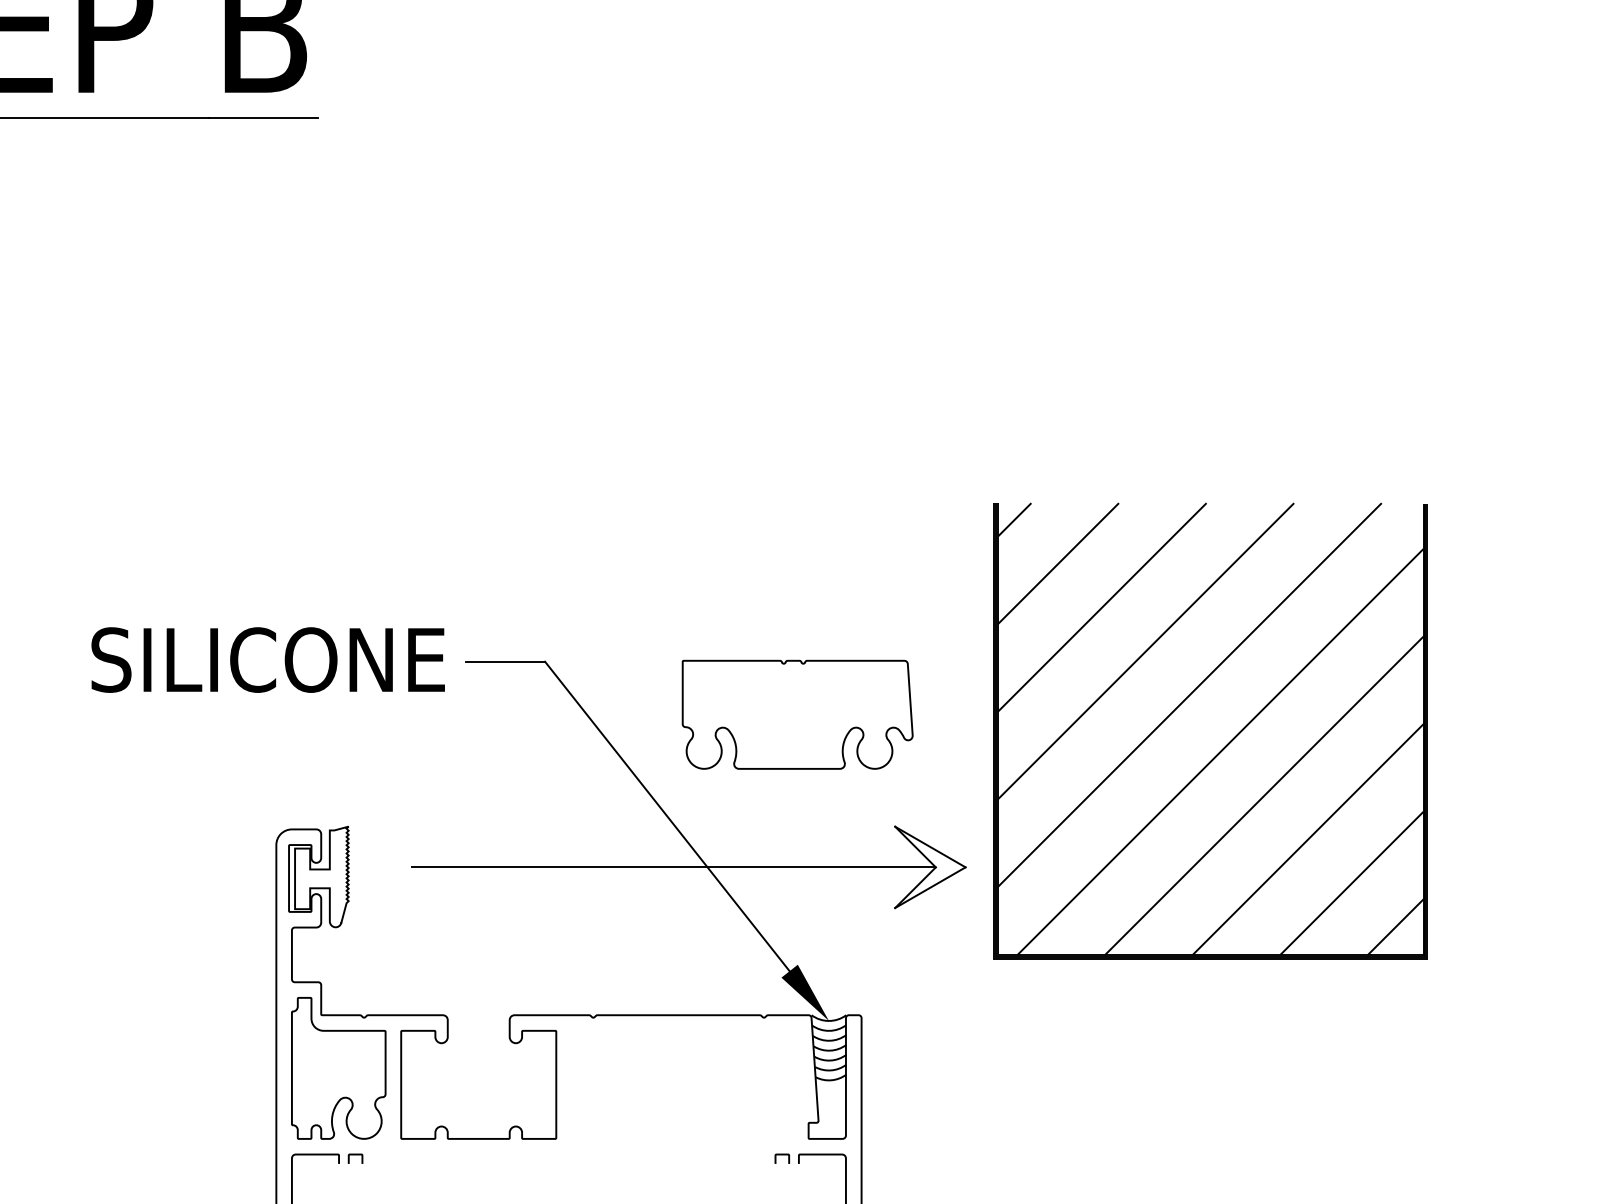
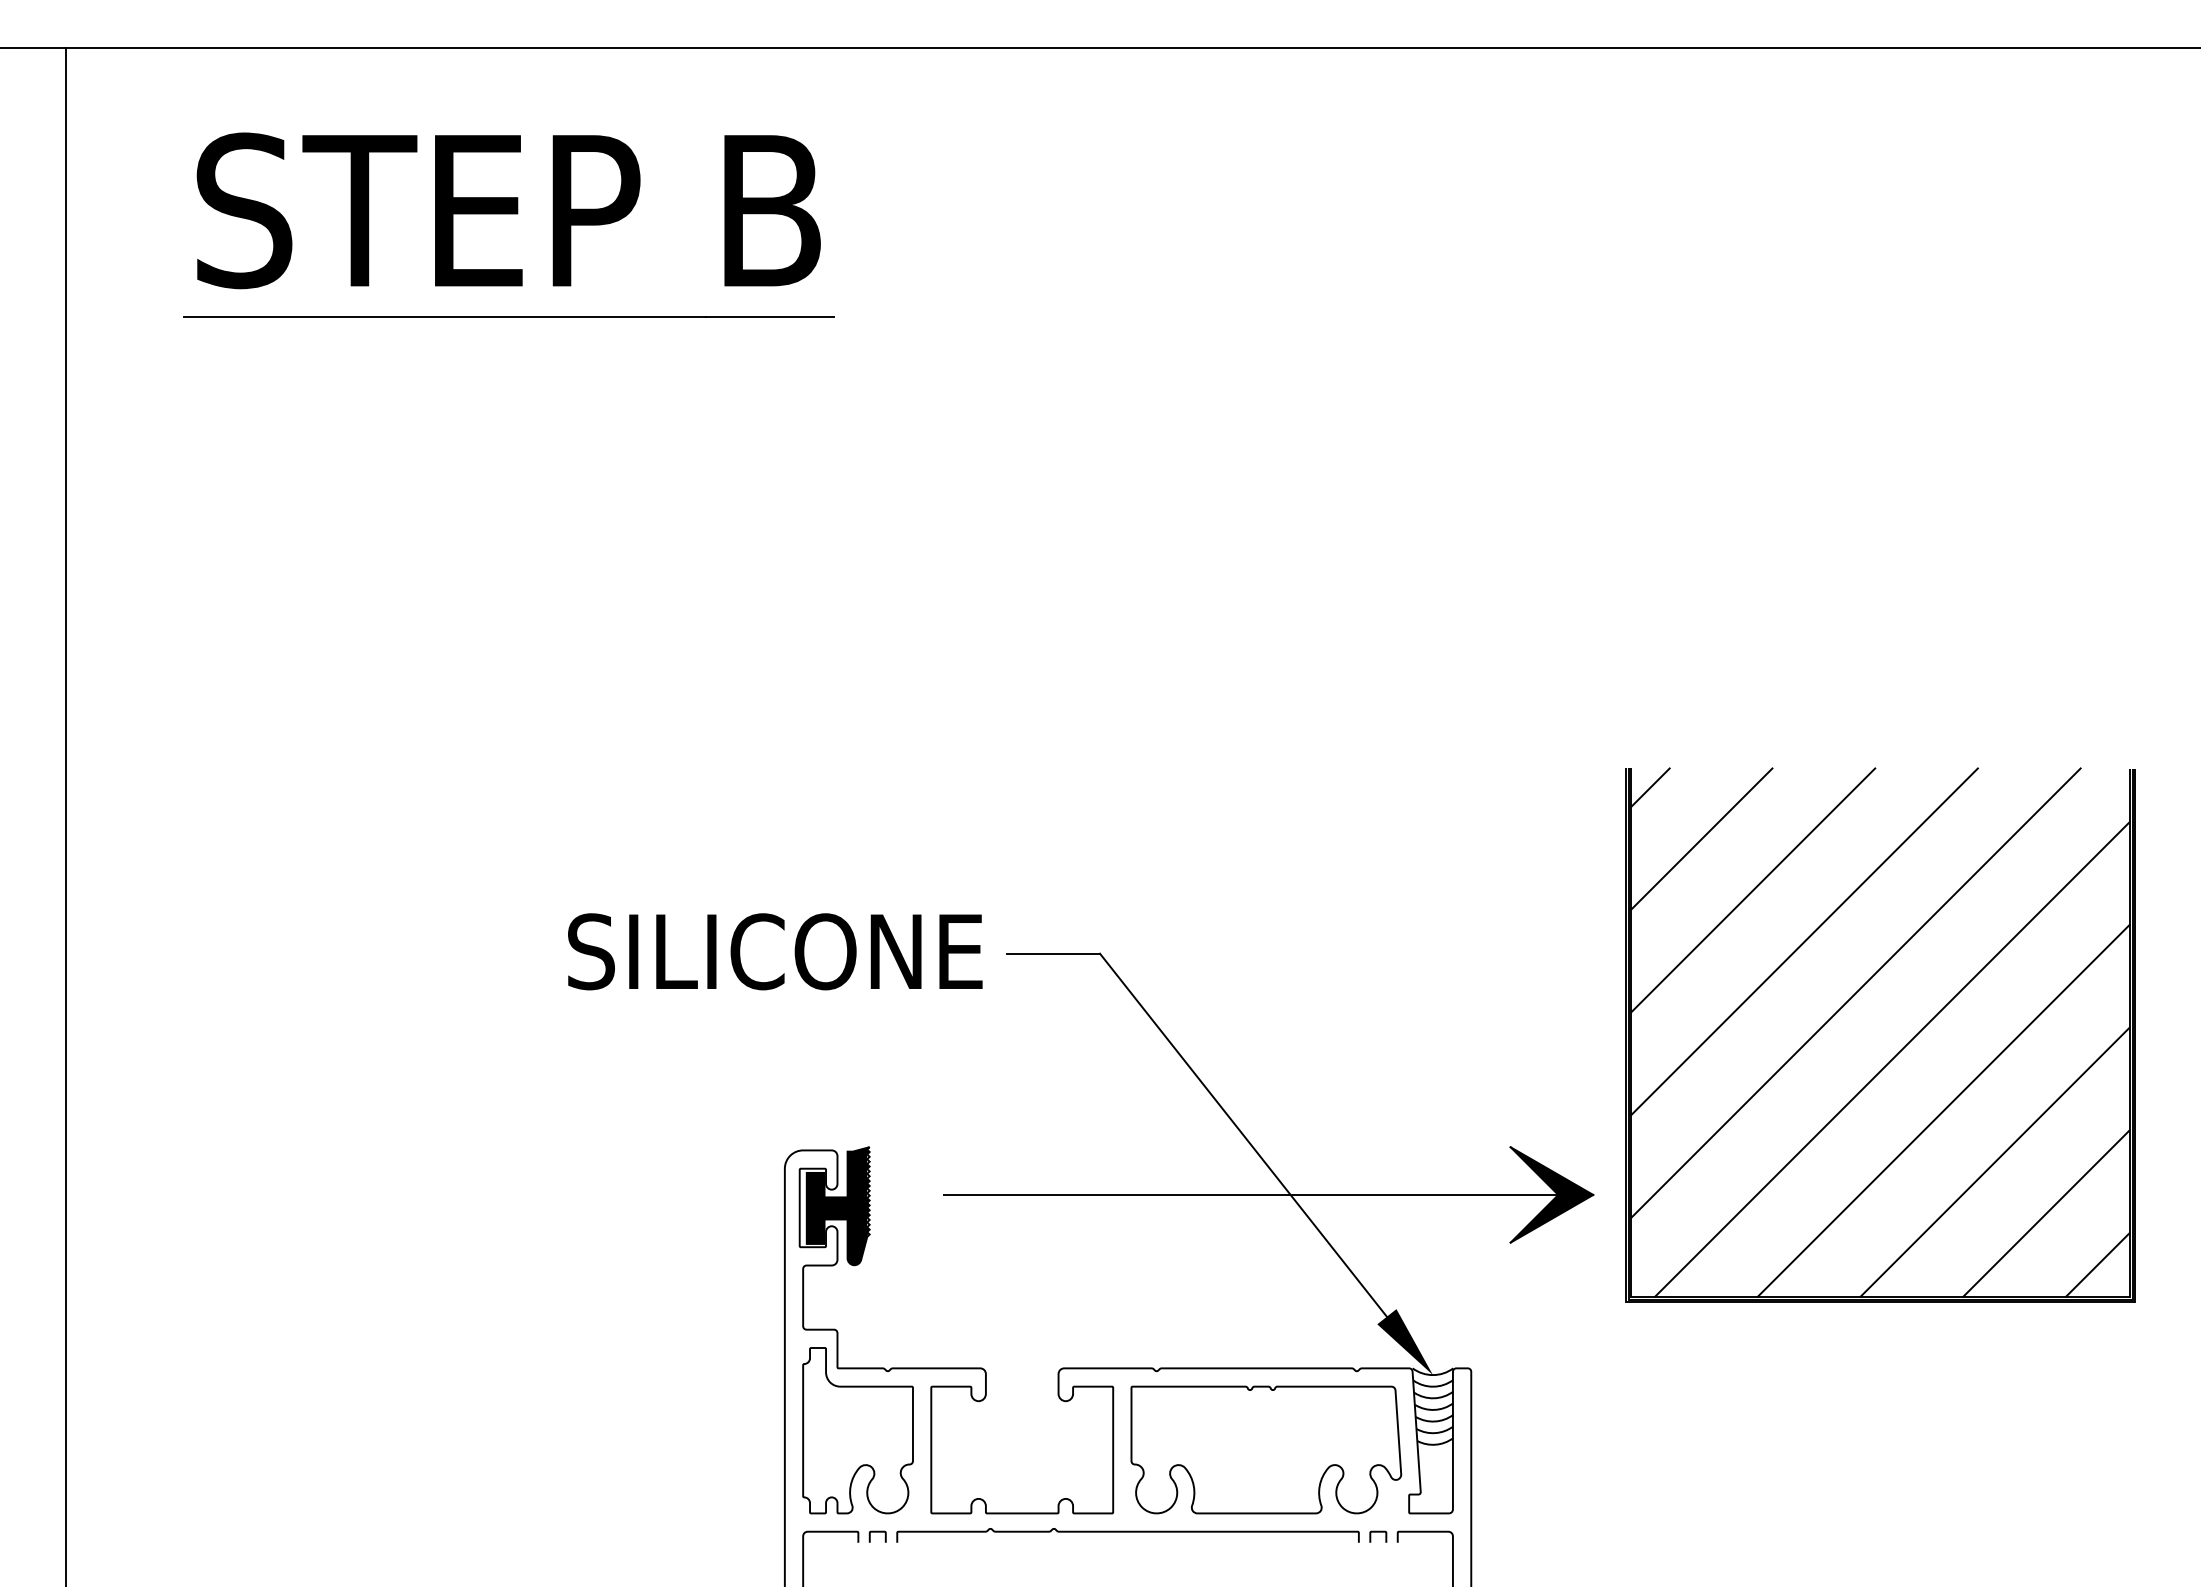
part: (797, 714) -> (1266, 1449), moved
fill: (929, 866) -> (1551, 1194), added
fill: (321, 877) -> (837, 1206), added
curve: (568, 1155) -> (1127, 1532), added

